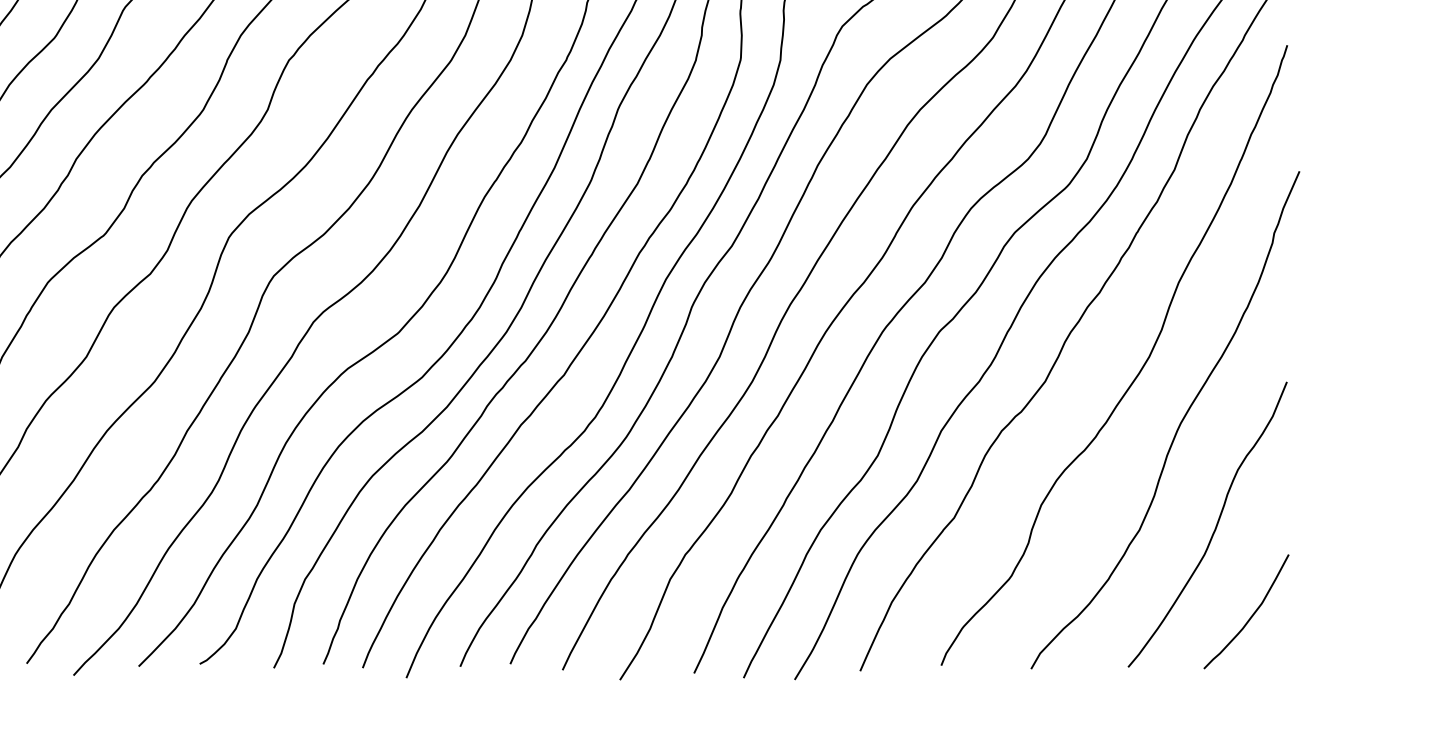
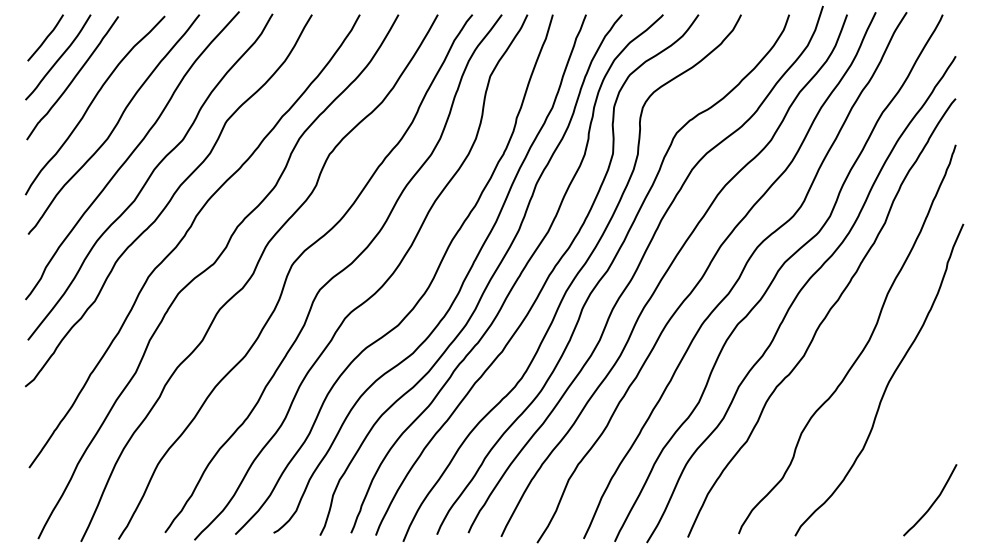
curve: (1215, 524) -> (910, 445), removed

